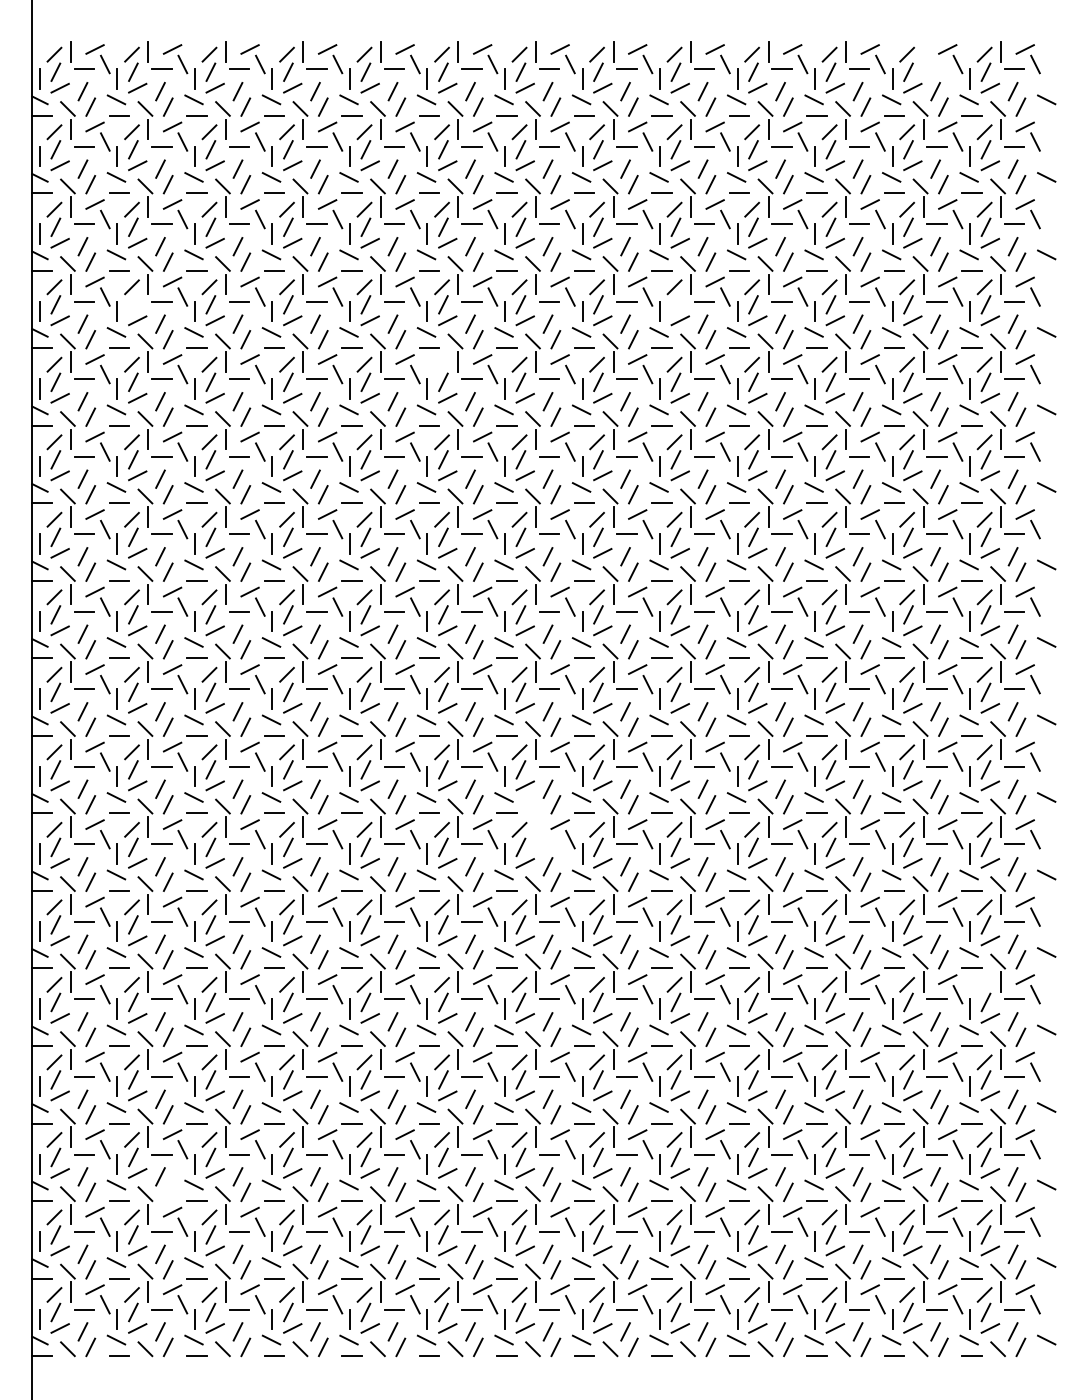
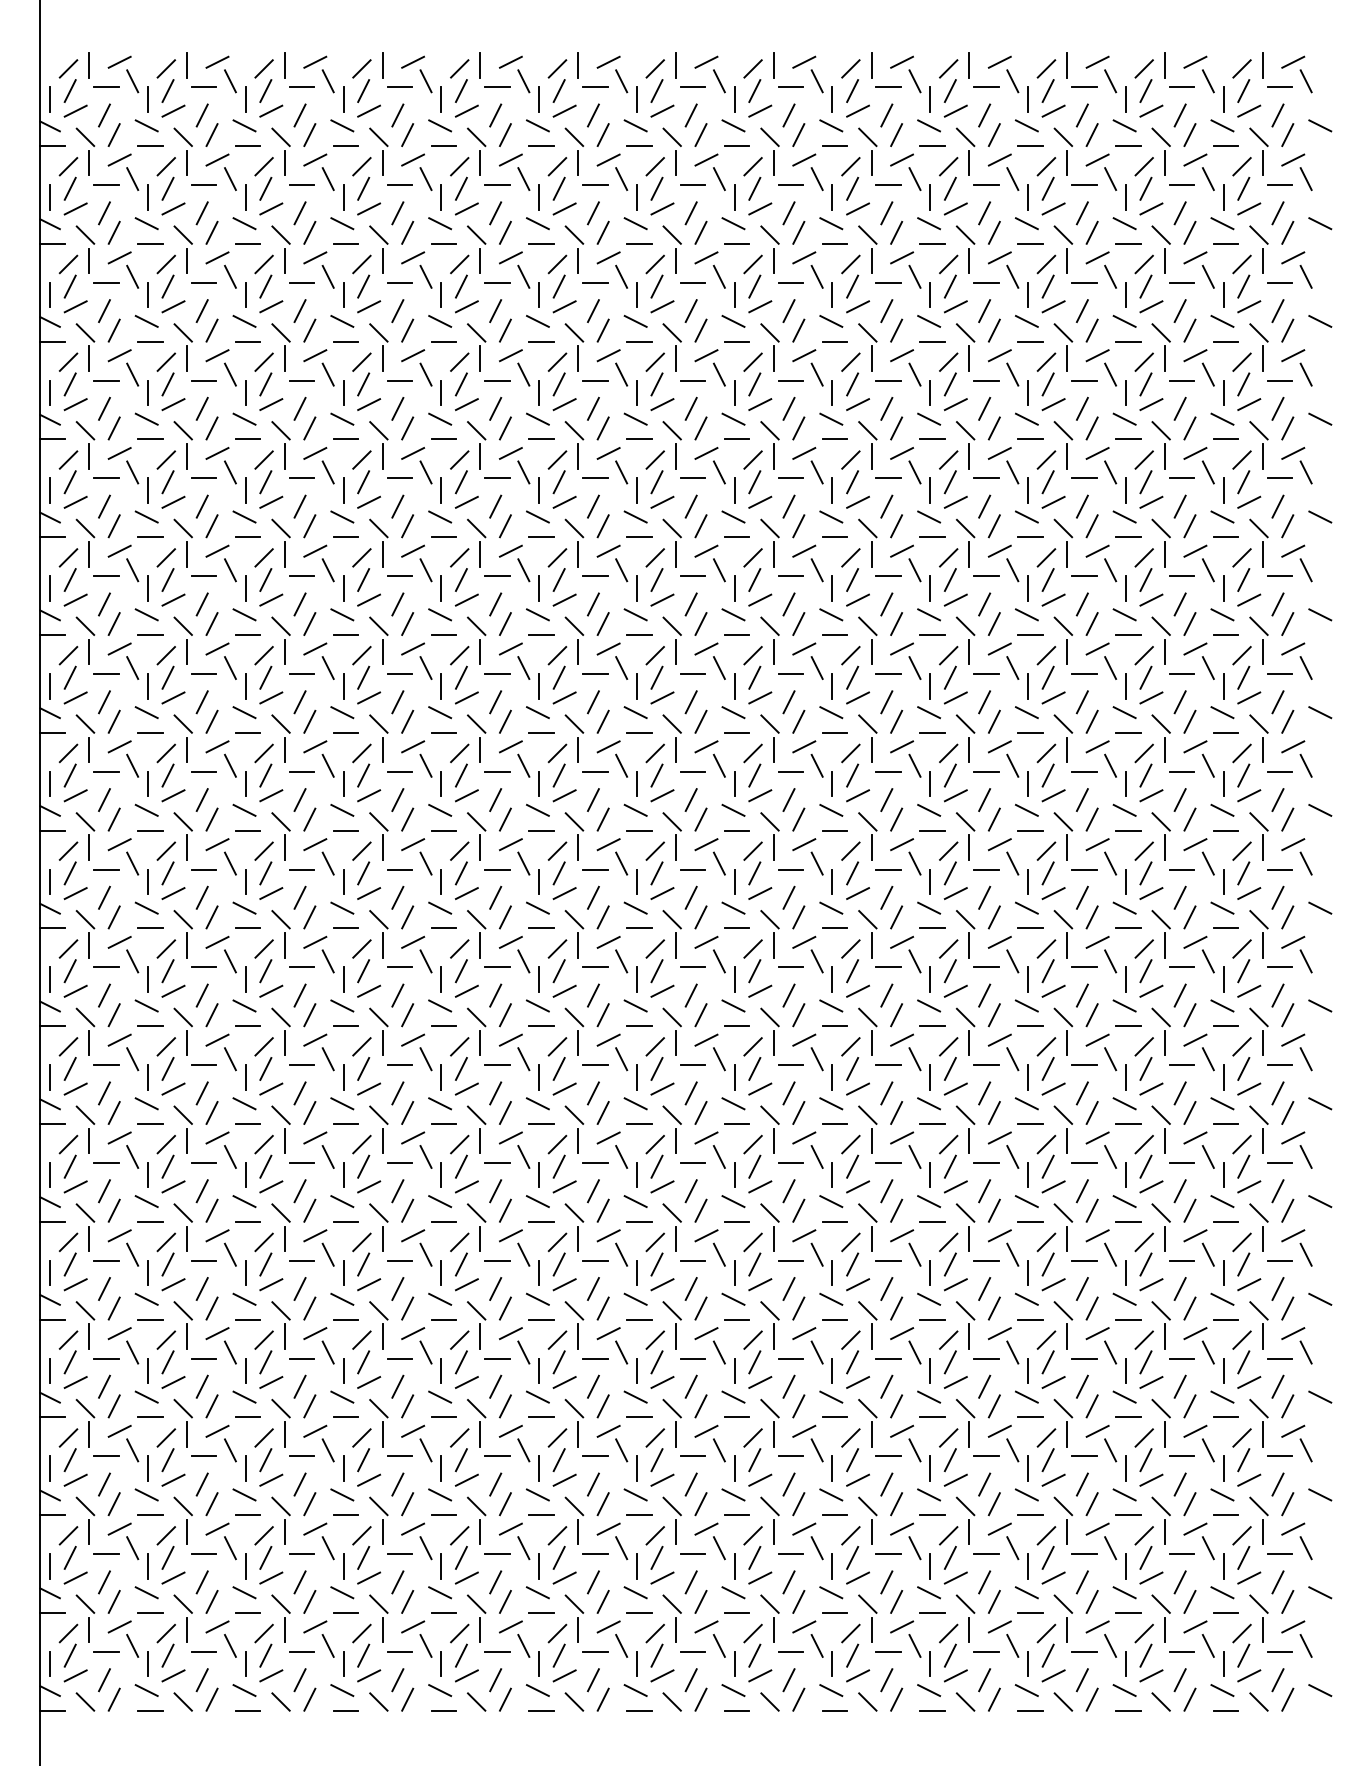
part: (924, 55) -> (1166, 69), added
line: (133, 304) -> (168, 384), added
line: (675, 304) -> (851, 384), added
line: (441, 364) -> (556, 459), added
part: (542, 821) -> (684, 1036), added
line: (984, 984) -> (1241, 1241), added
line: (167, 1191) -> (211, 1503), added

